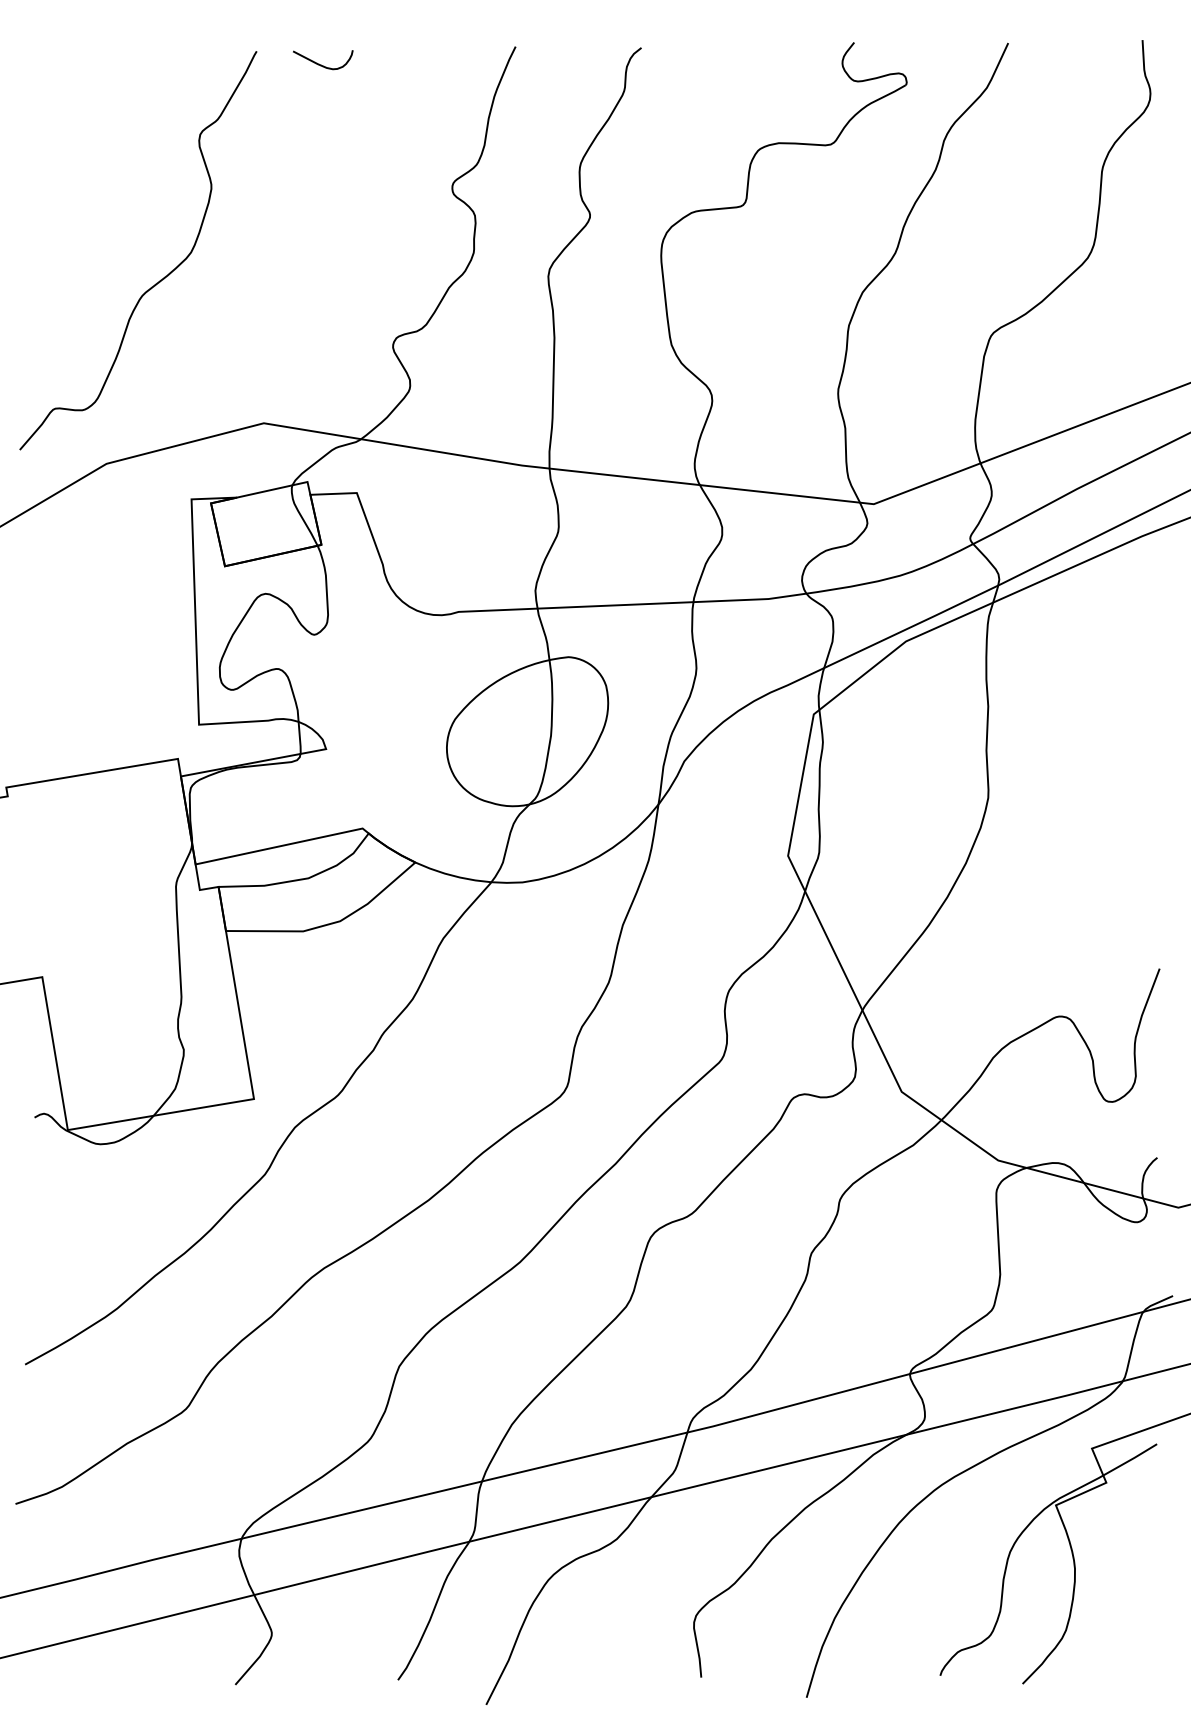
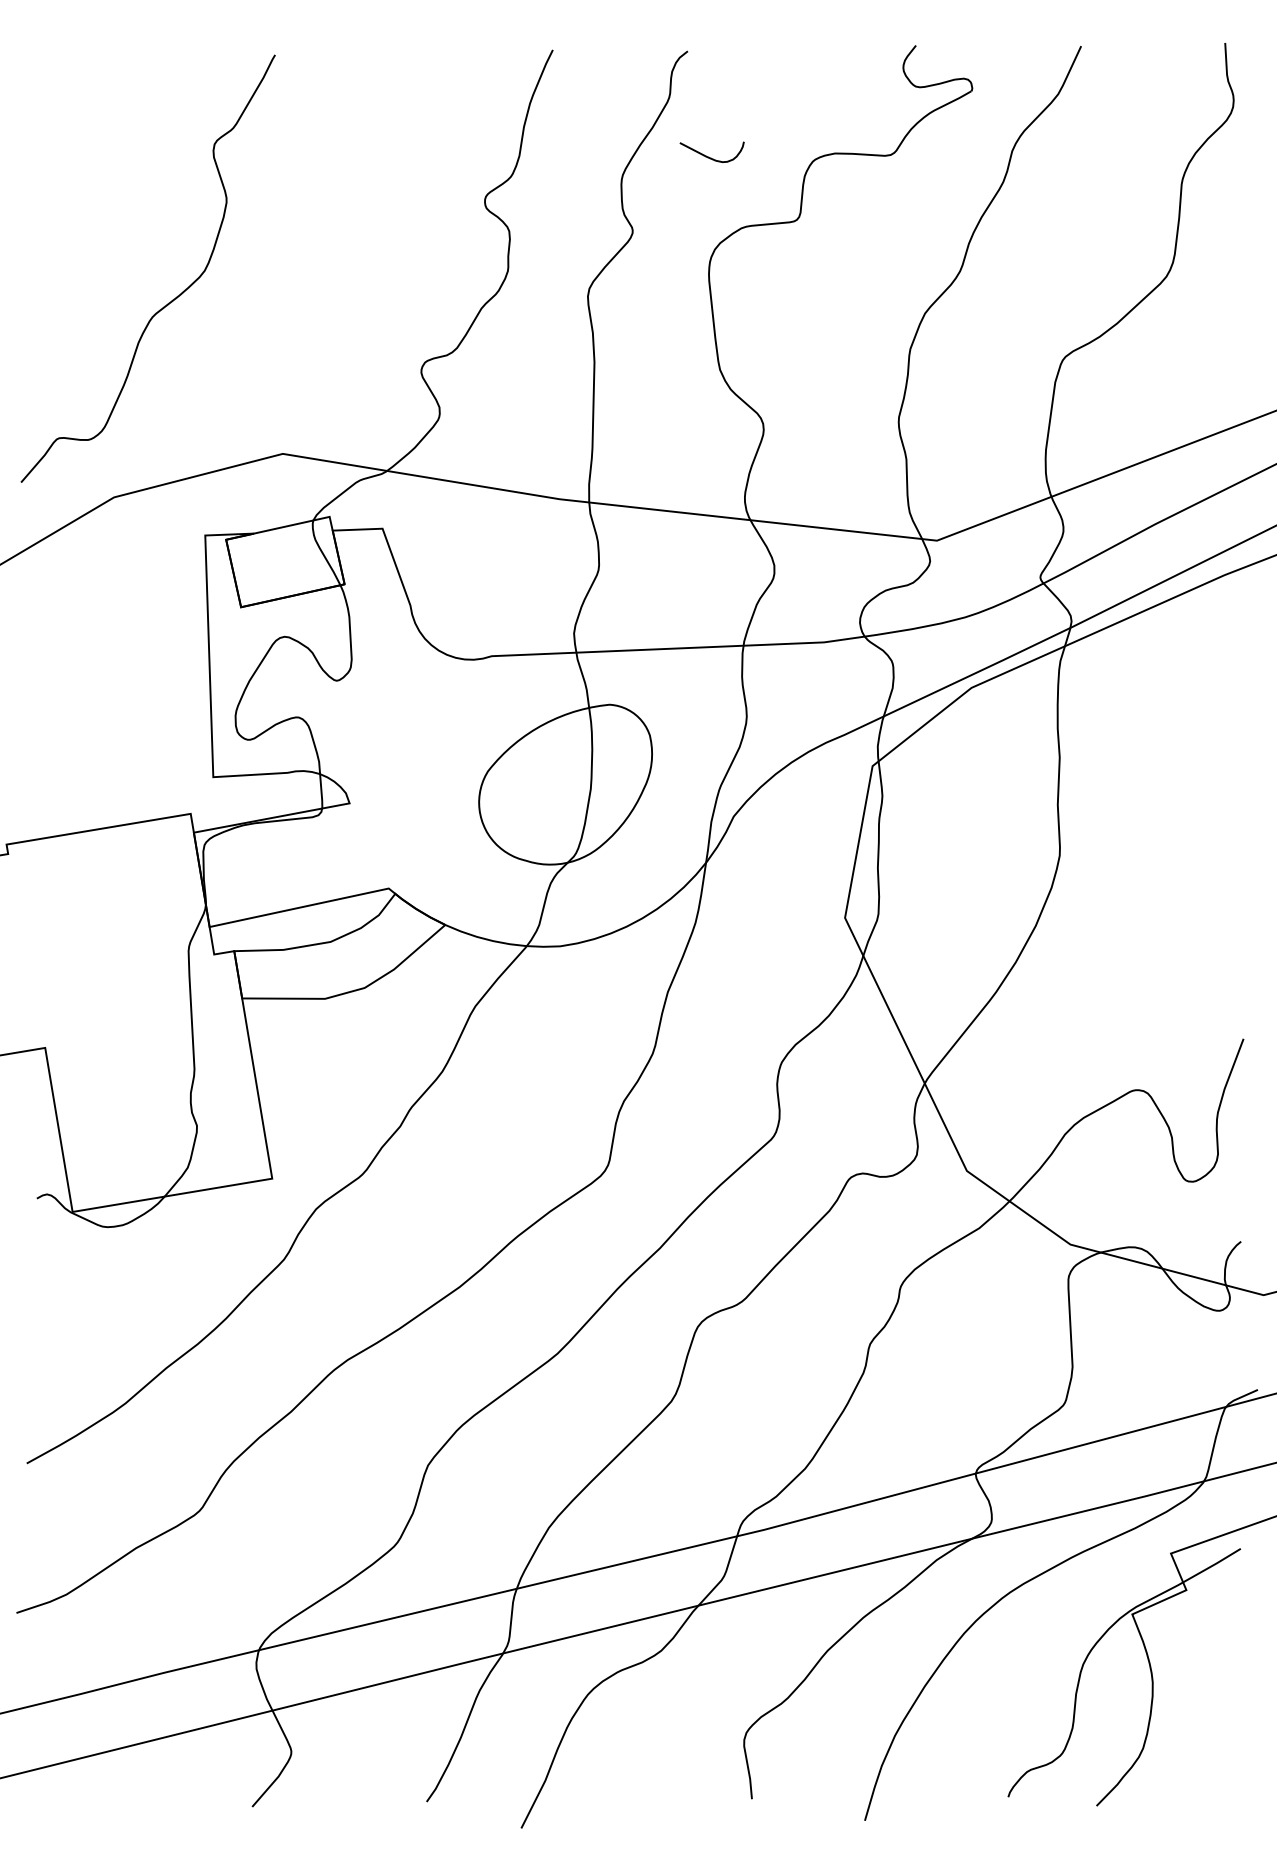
curve: (321, 64) -> (710, 157), moved

